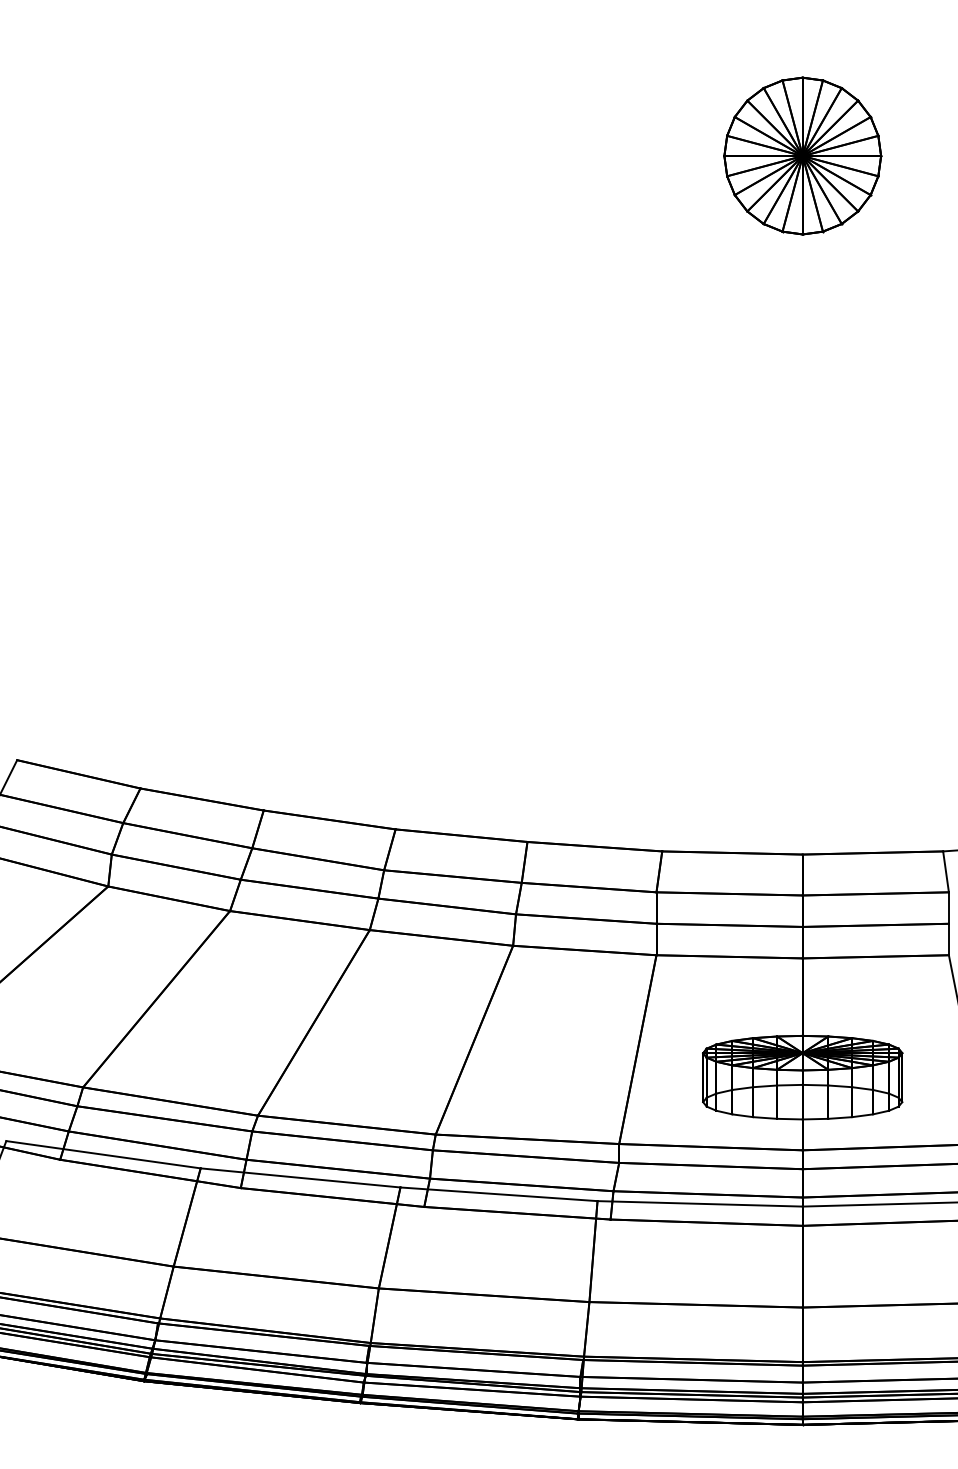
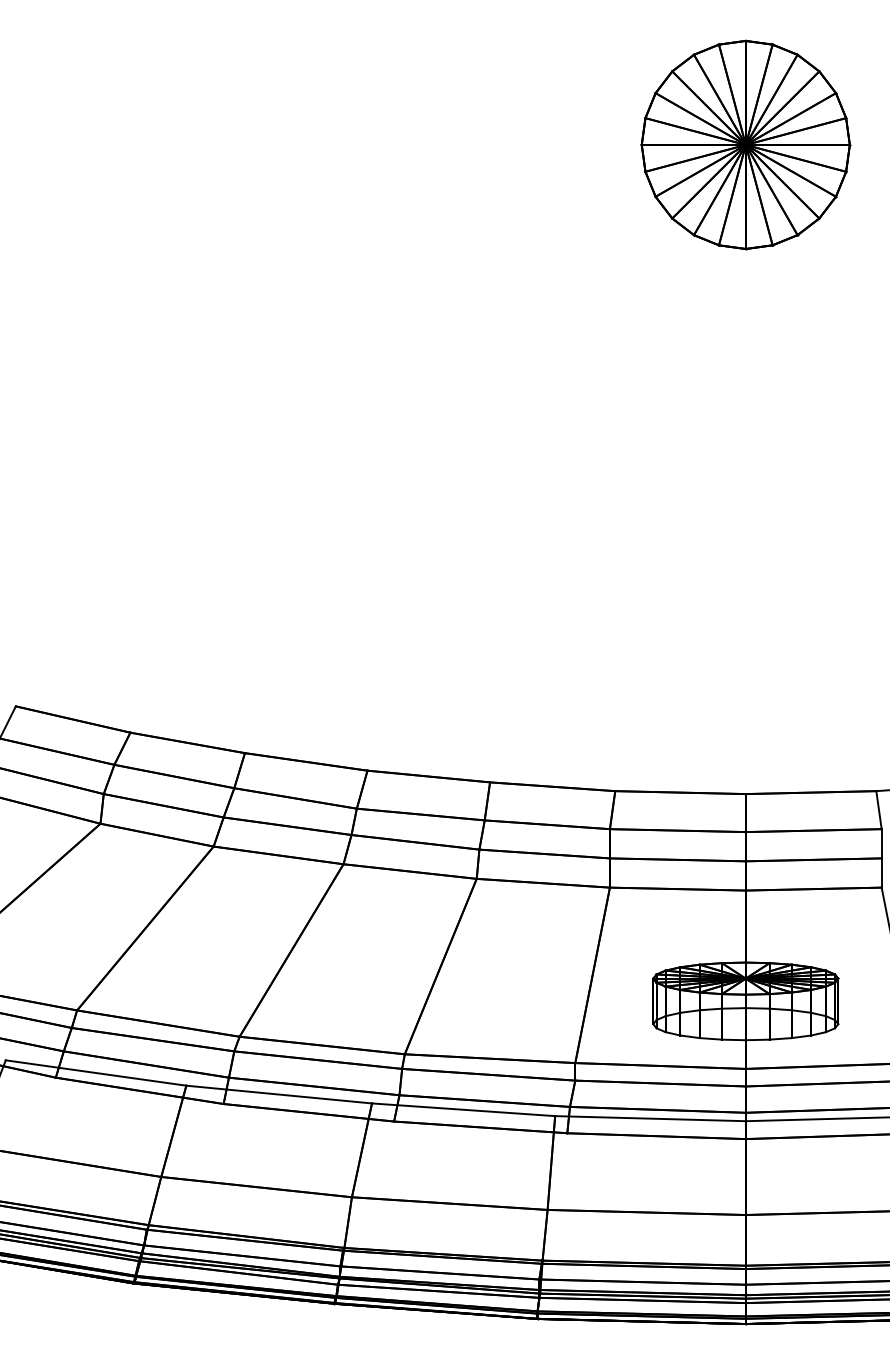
part: (802, 155) -> (745, 144), size x1.43

